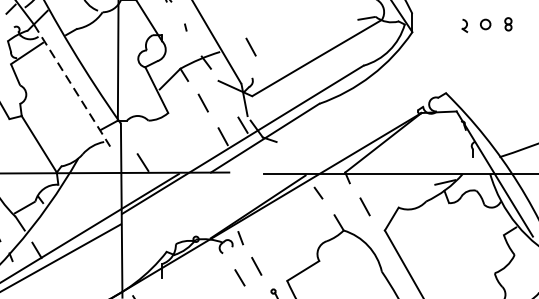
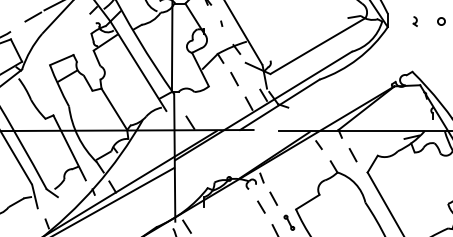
part: (463, 25) -> (414, 21), moved
line: (250, 46) -> (269, 37), removed
line: (72, 85) -> (138, 66), dashed -> solid

